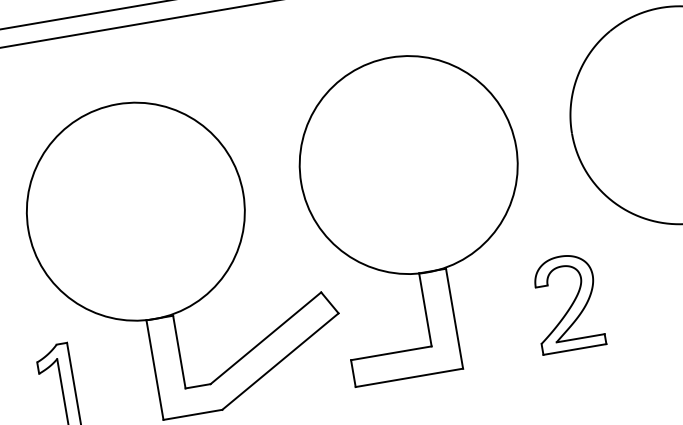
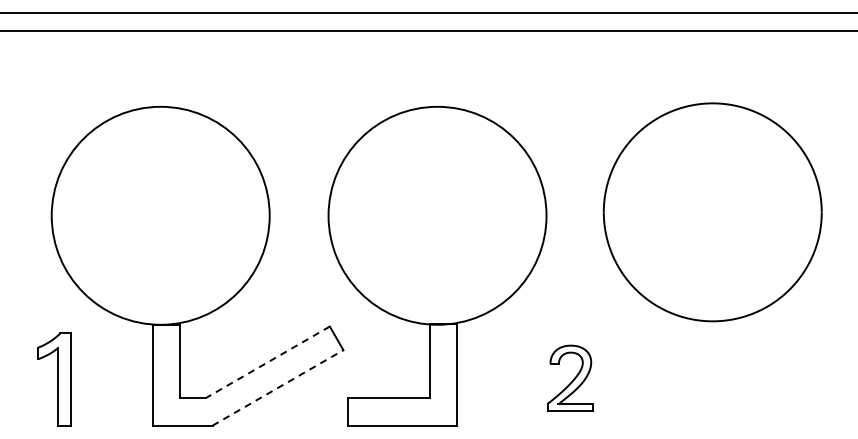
part: (566, 303) -> (569, 378), size x0.7
line: (265, 338) -> (267, 362), solid -> dashed
line: (279, 361) -> (277, 387), solid -> dashed

